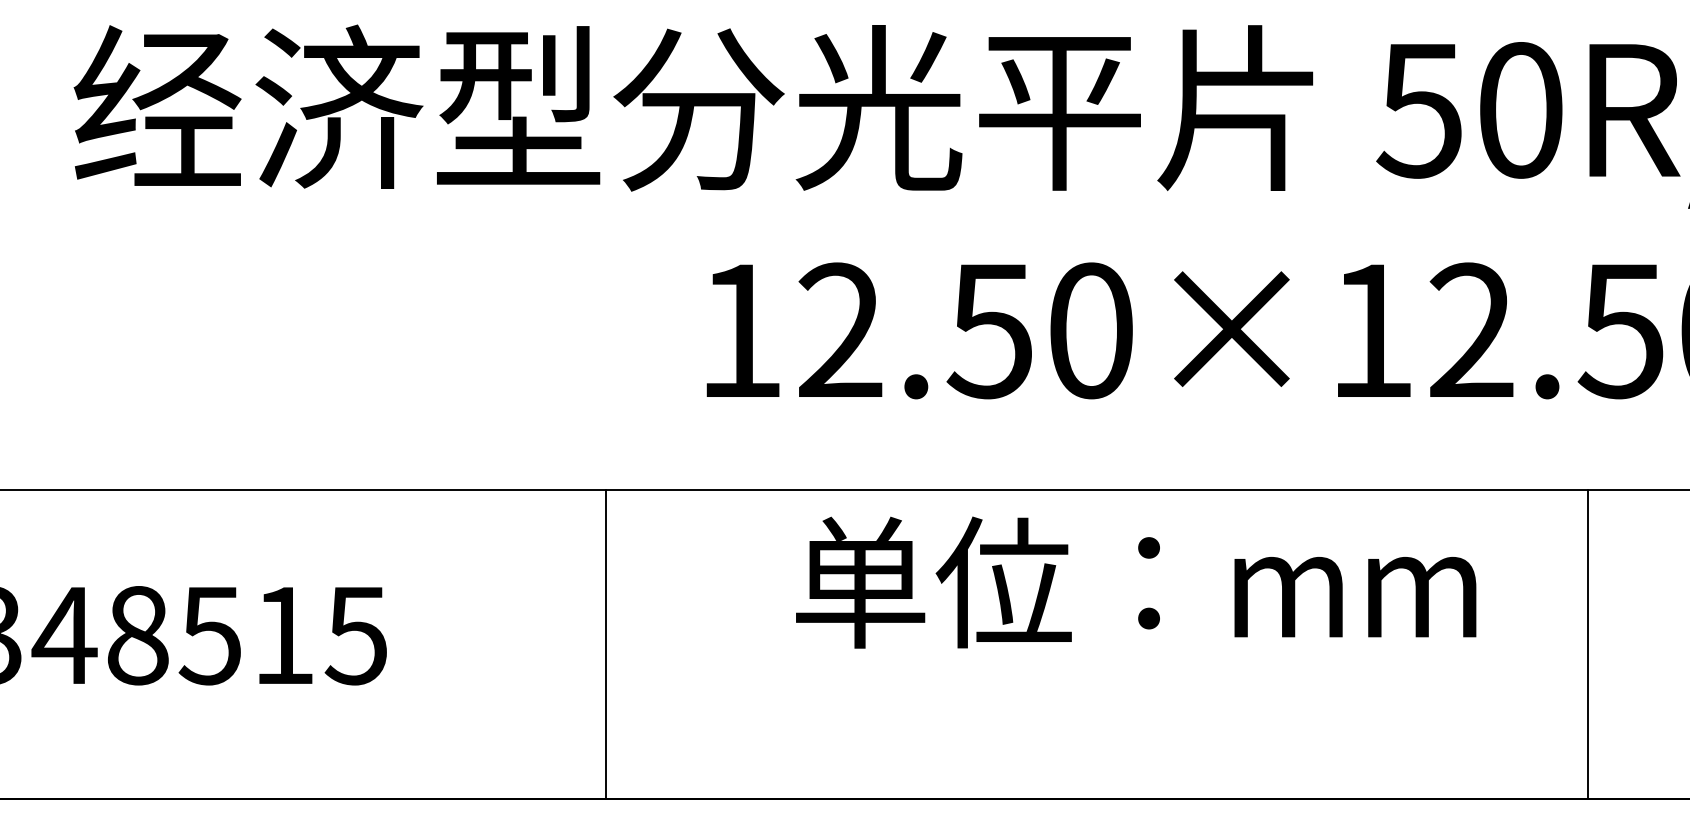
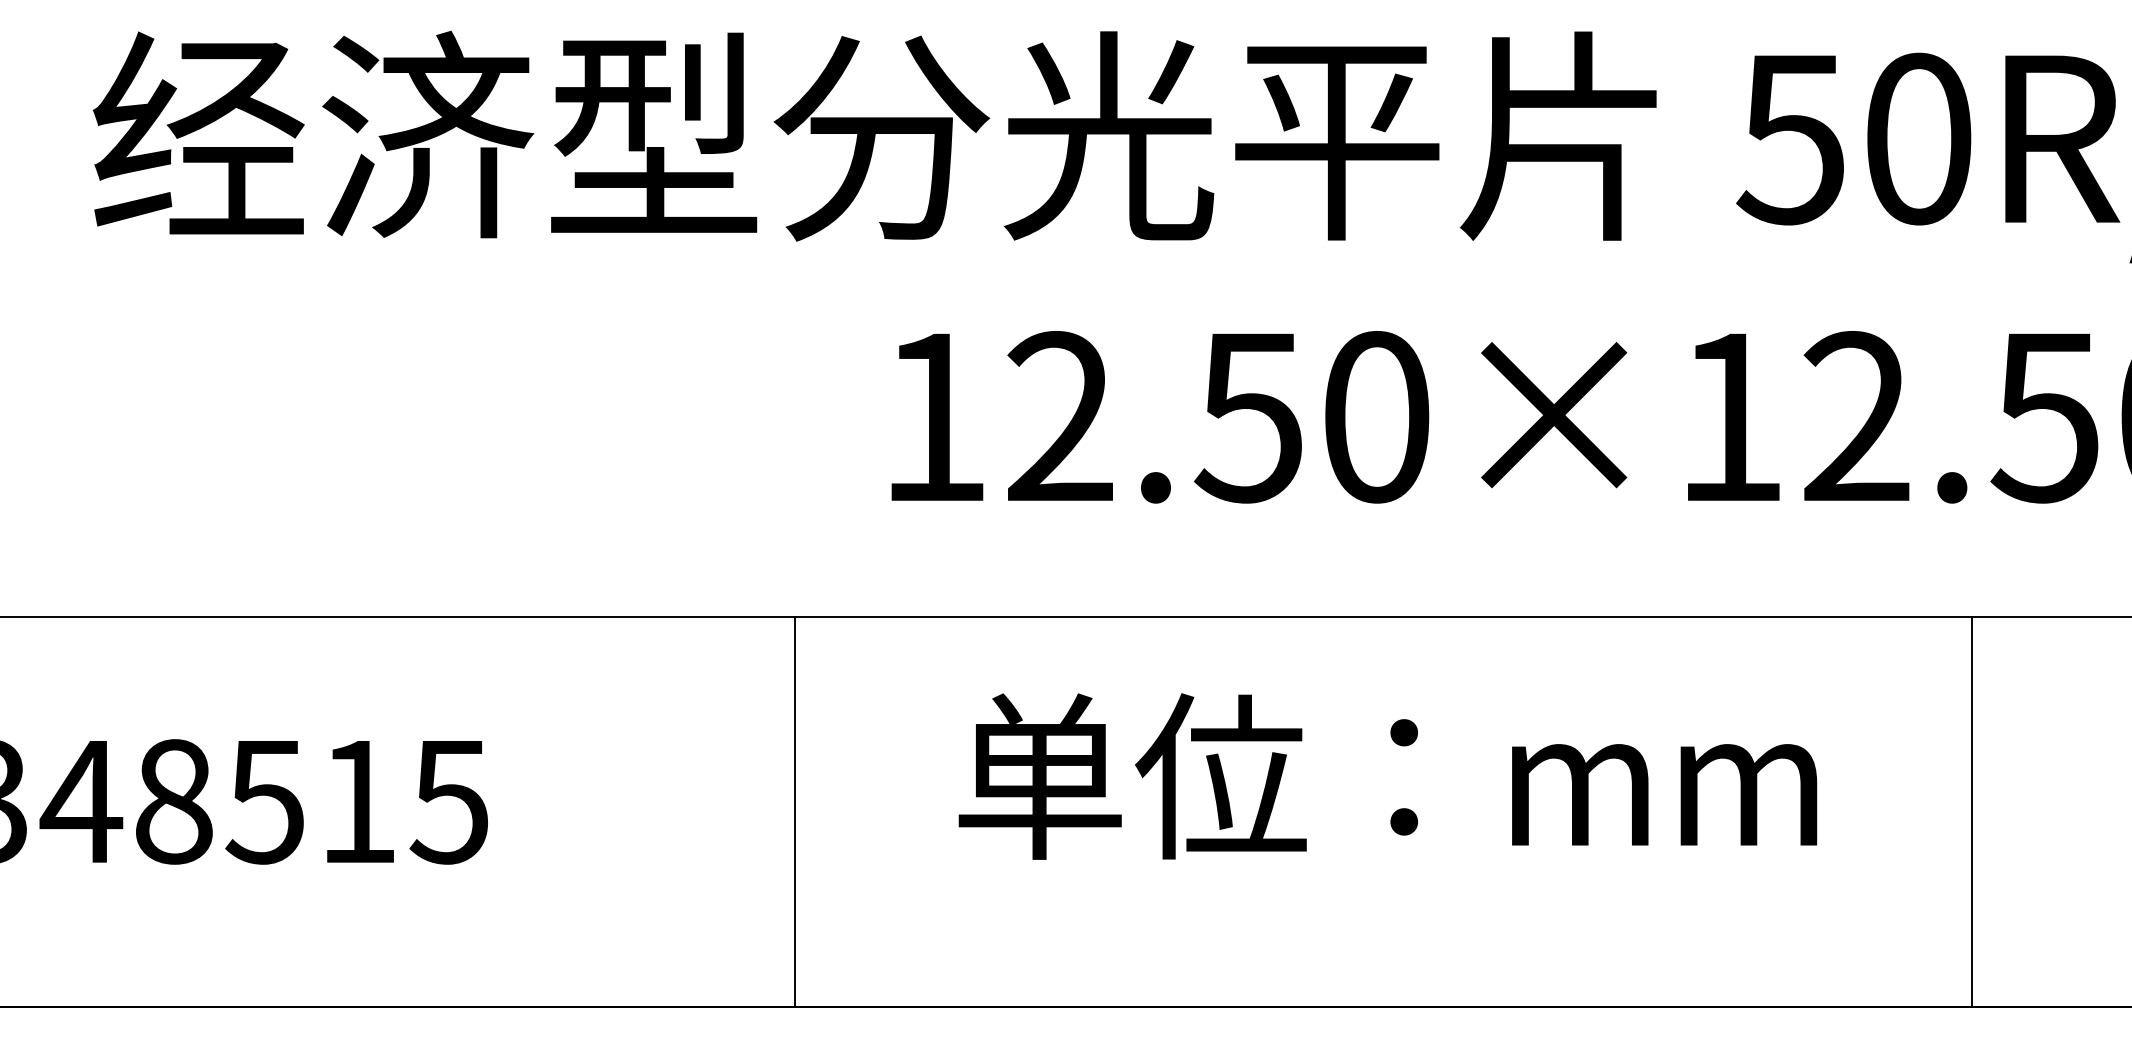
text: (1136, 582) -> (1388, 776), moved
line: (605, 643) -> (795, 811), moved
line: (1588, 643) -> (1972, 811), moved

